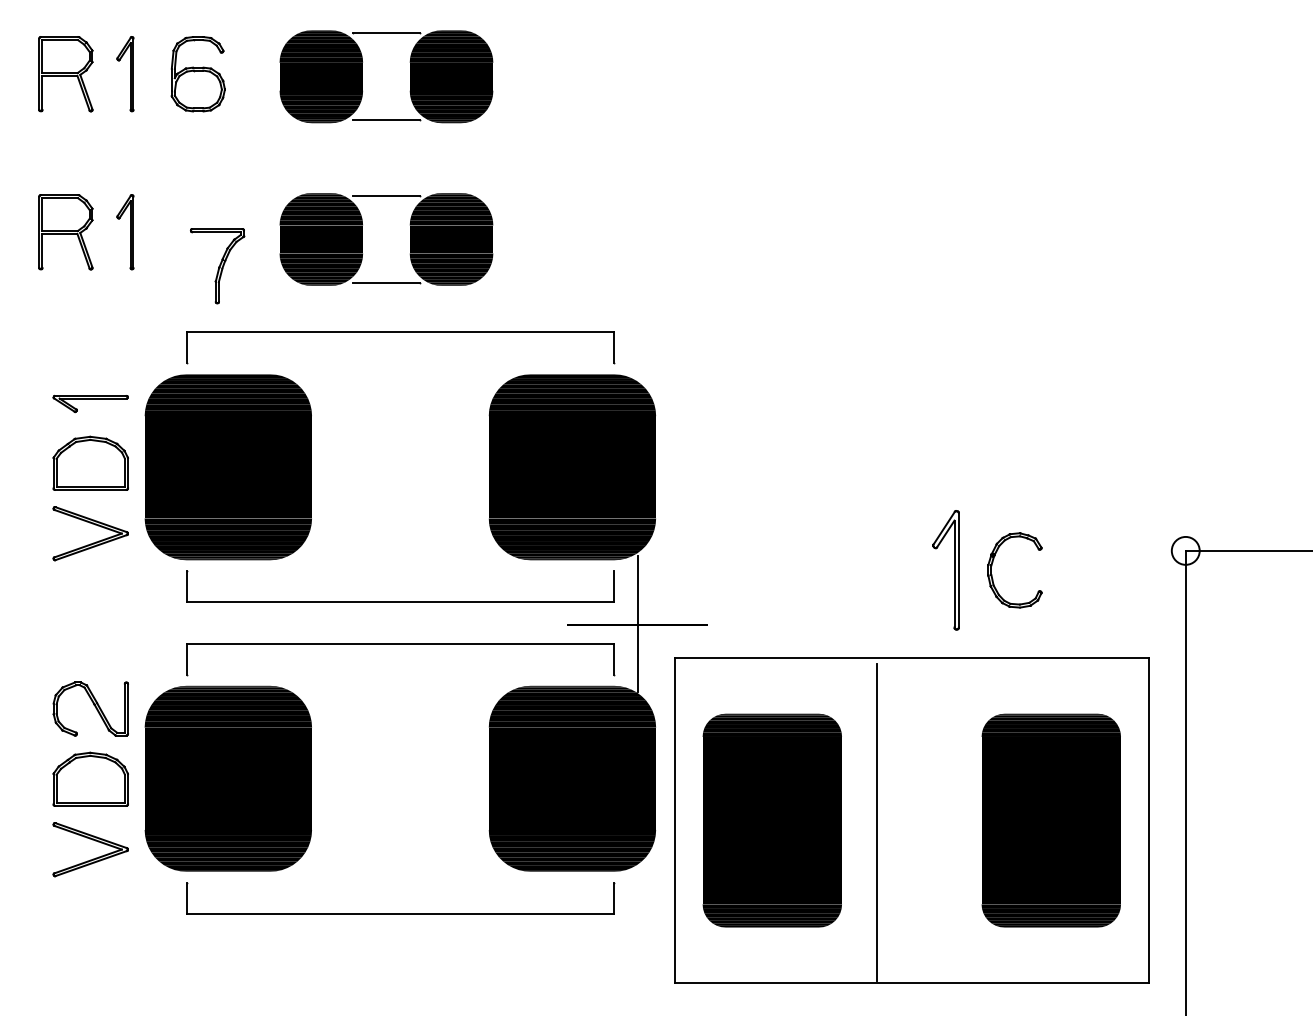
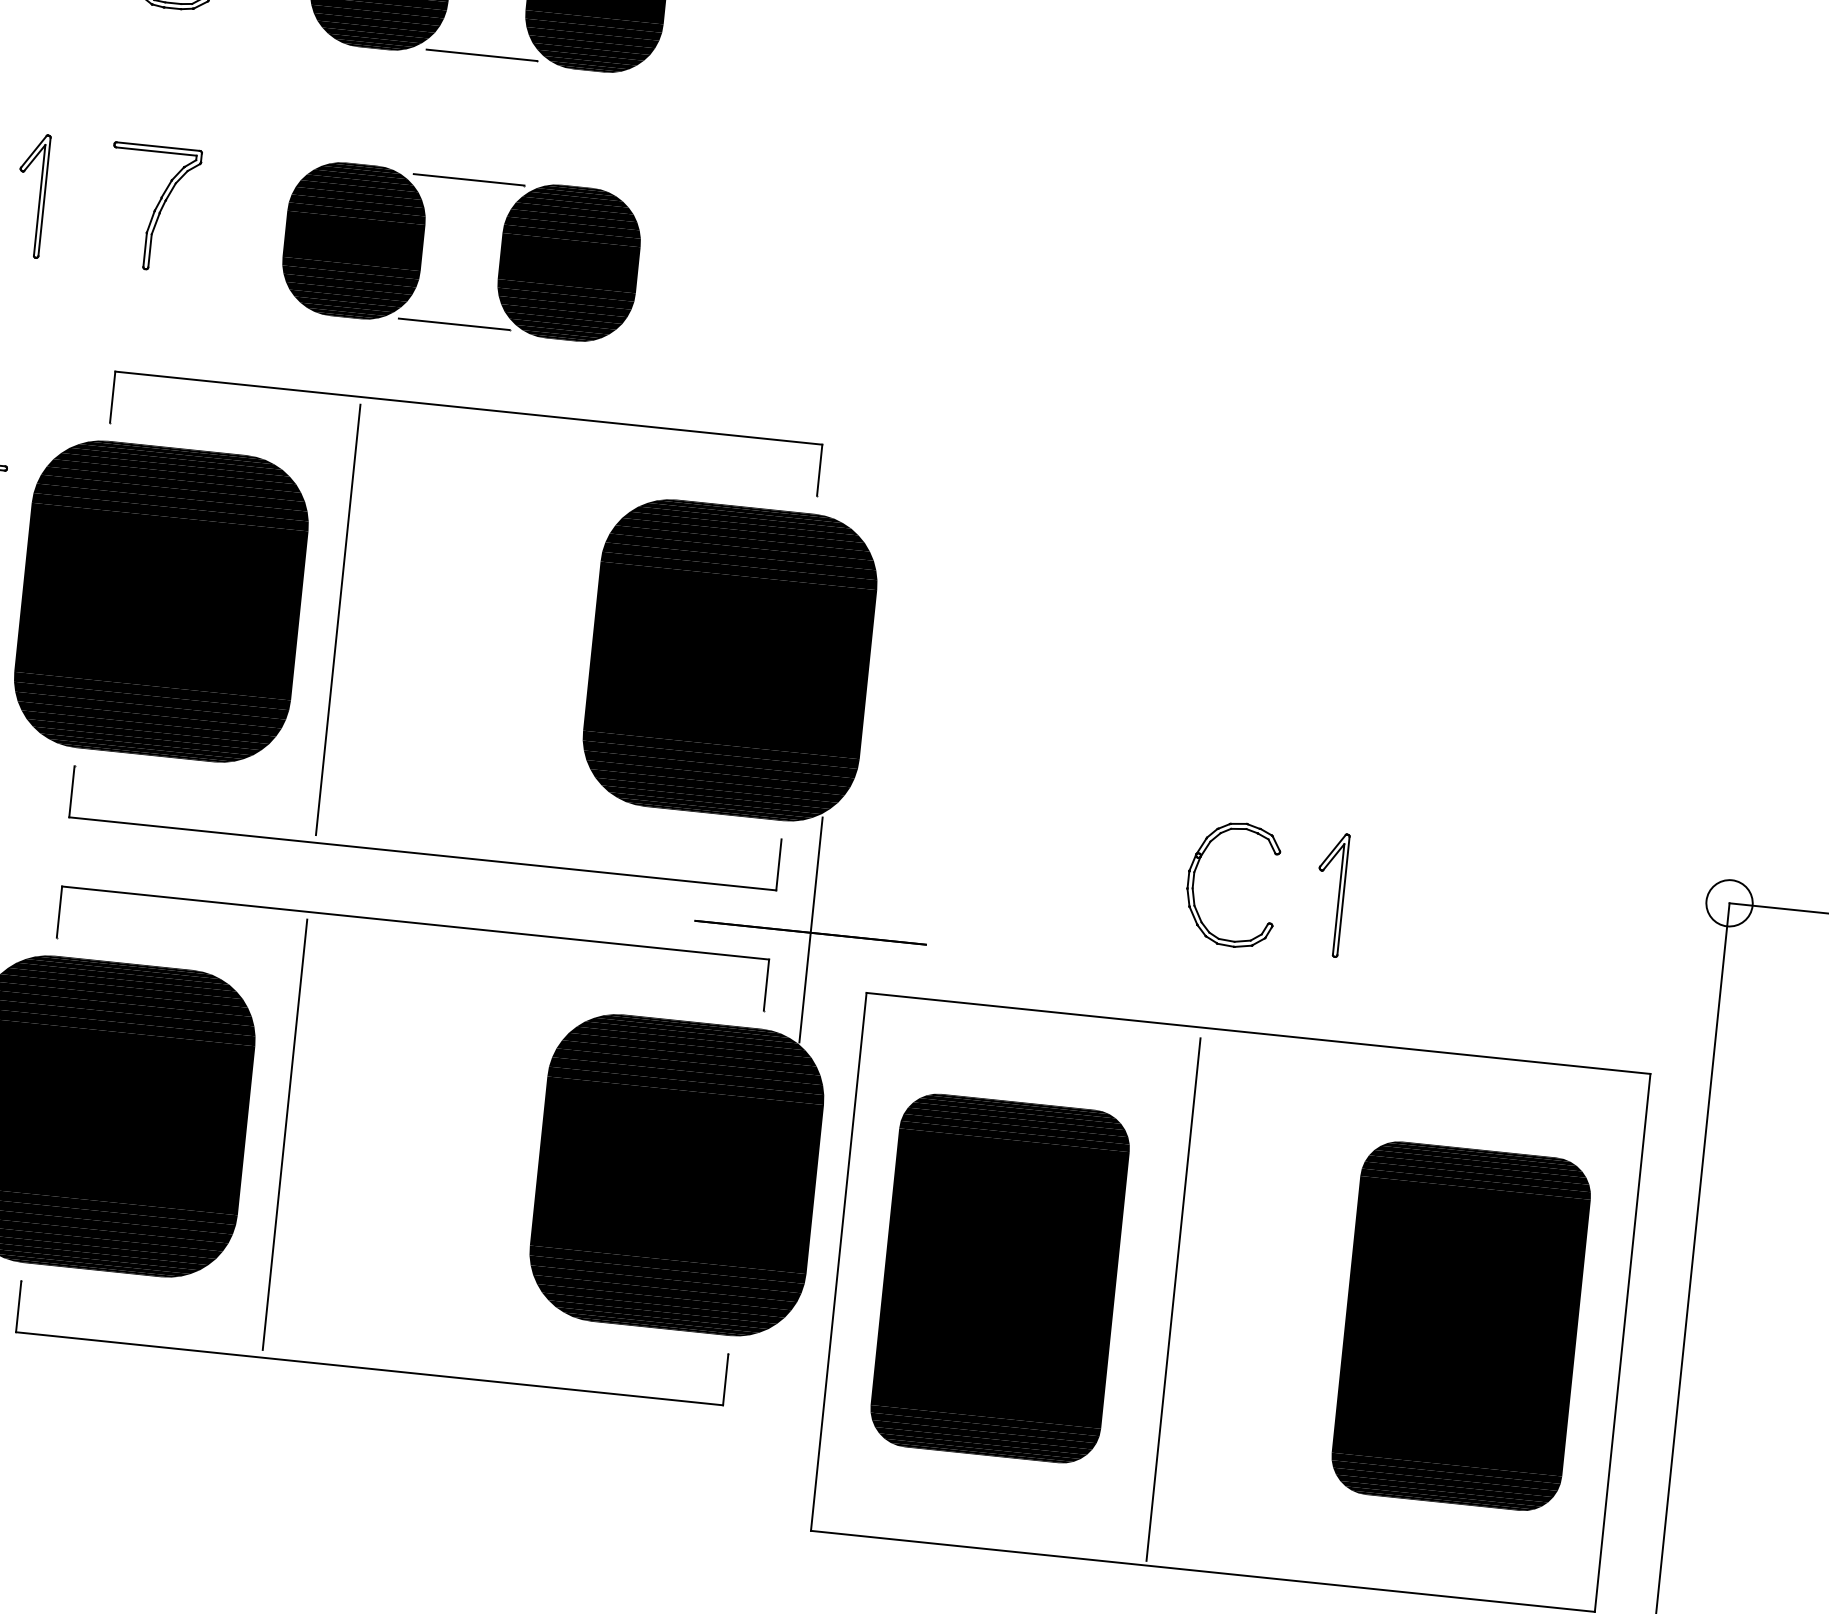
part: (217, 266) -> (152, 208), moved
line: (335, 467) -> (338, 620), added
part: (992, 566) -> (1195, 874), moved
part: (946, 570) -> (1330, 894), size x0.62
line: (335, 778) -> (285, 1134), added

